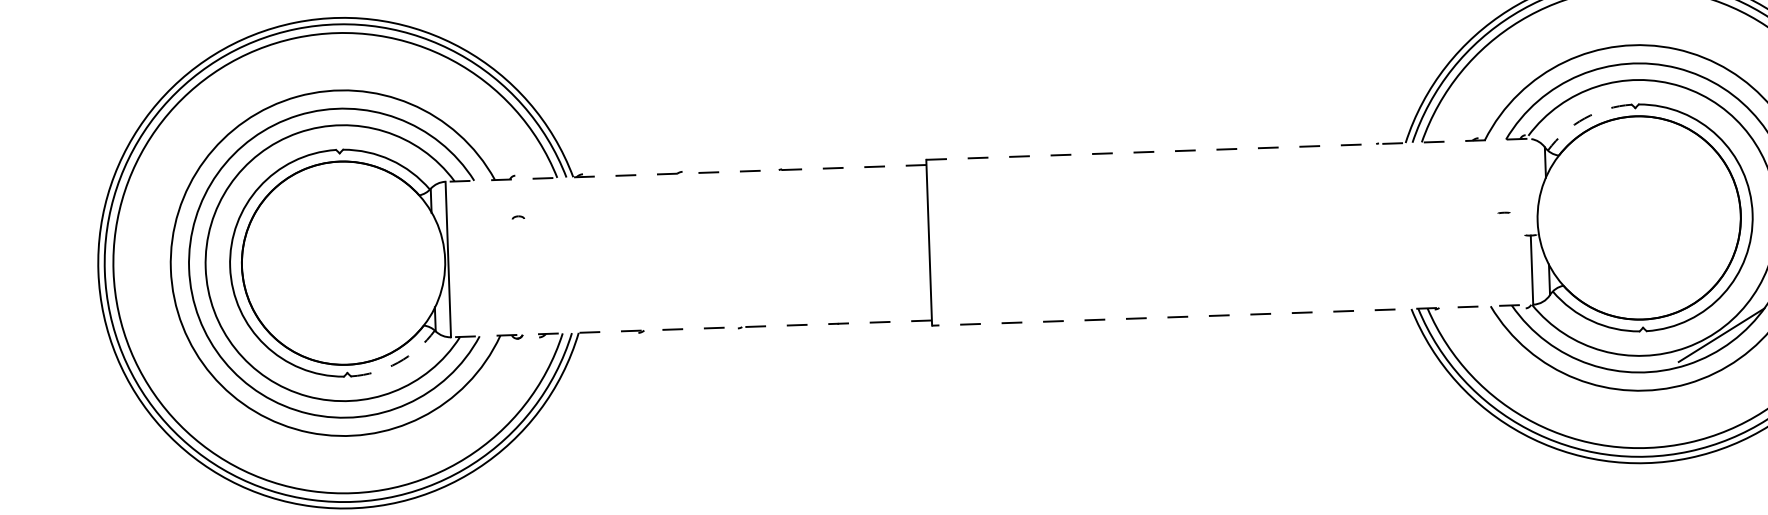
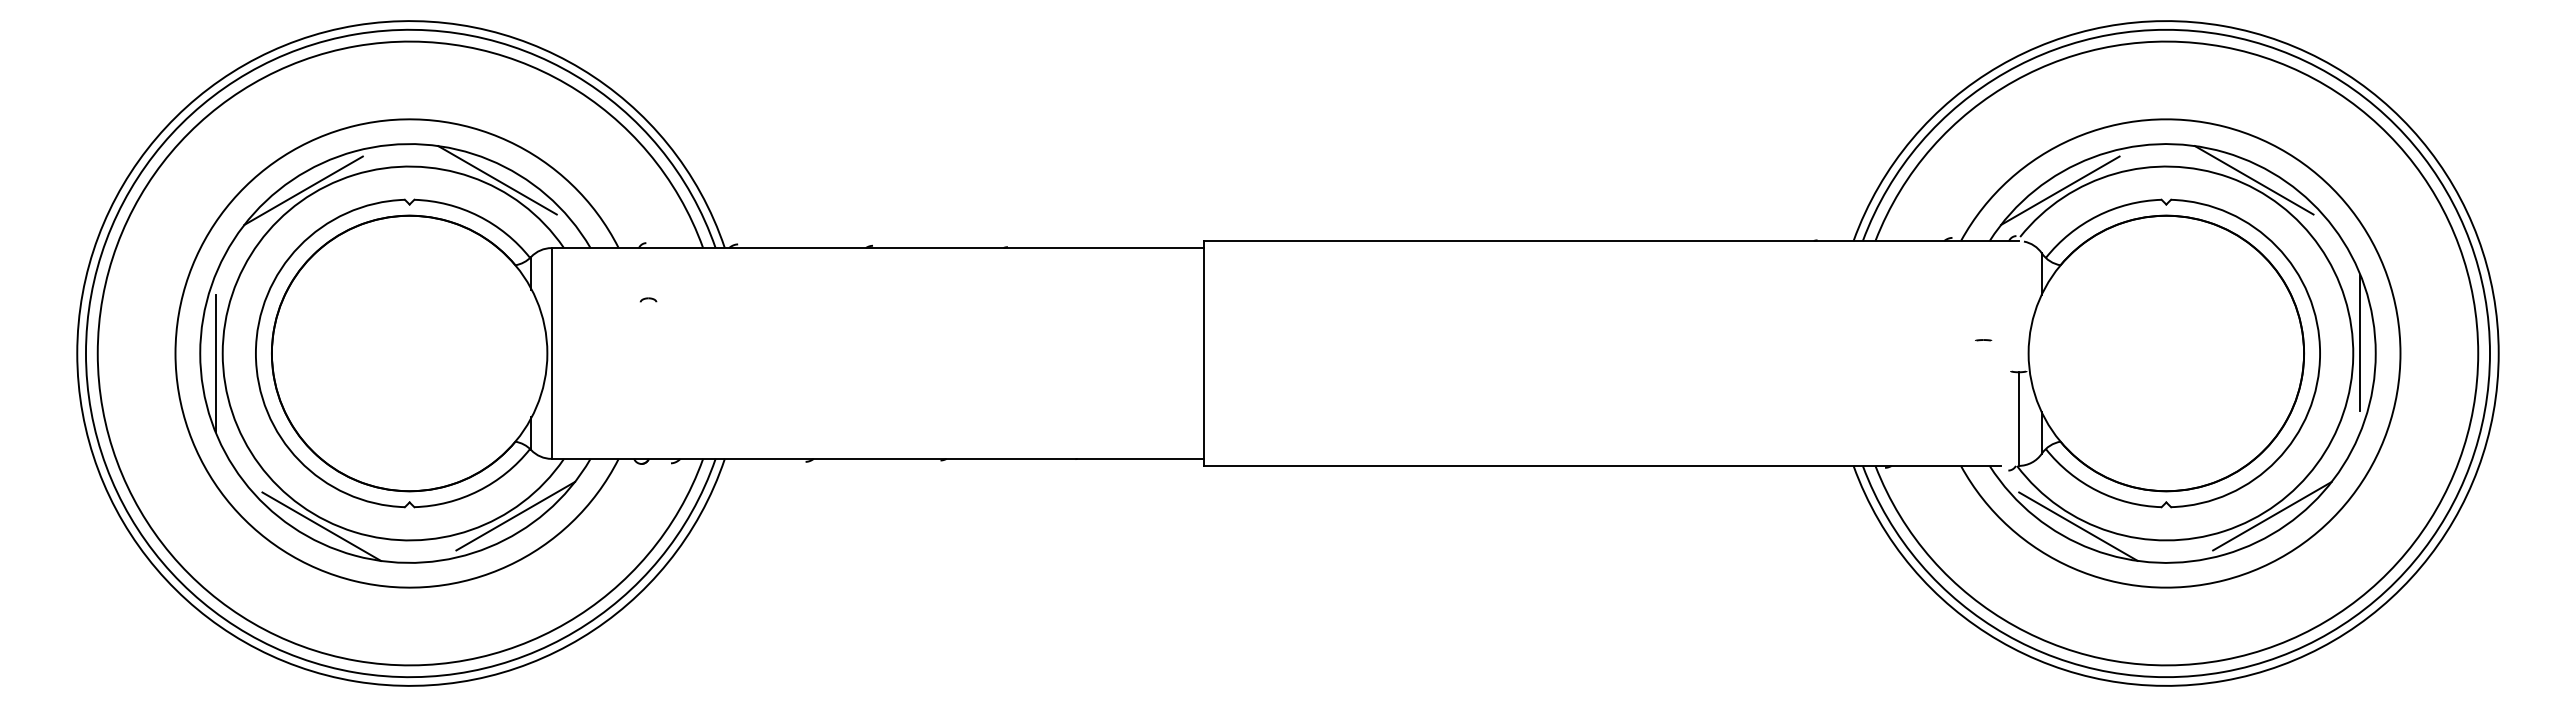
line: (1699, 88) -> (2253, 180), added
line: (1556, 100) -> (2060, 190), added
arc: (1584, 118) -> (2097, 216), dashed -> solid
line: (403, 133) -> (497, 180), added
line: (261, 145) -> (303, 190), added
line: (1227, 149) -> (1611, 241), dashed -> solid
line: (685, 173) -> (877, 248), dashed -> solid
line: (200, 275) -> (215, 363), added
line: (1225, 315) -> (1601, 465), dashed -> solid
line: (691, 328) -> (877, 458), dashed -> solid
line: (1578, 347) -> (2078, 526), added
arc: (397, 362) -> (478, 490), dashed -> solid
line: (425, 380) -> (515, 516), added
line: (283, 393) -> (321, 526), added

